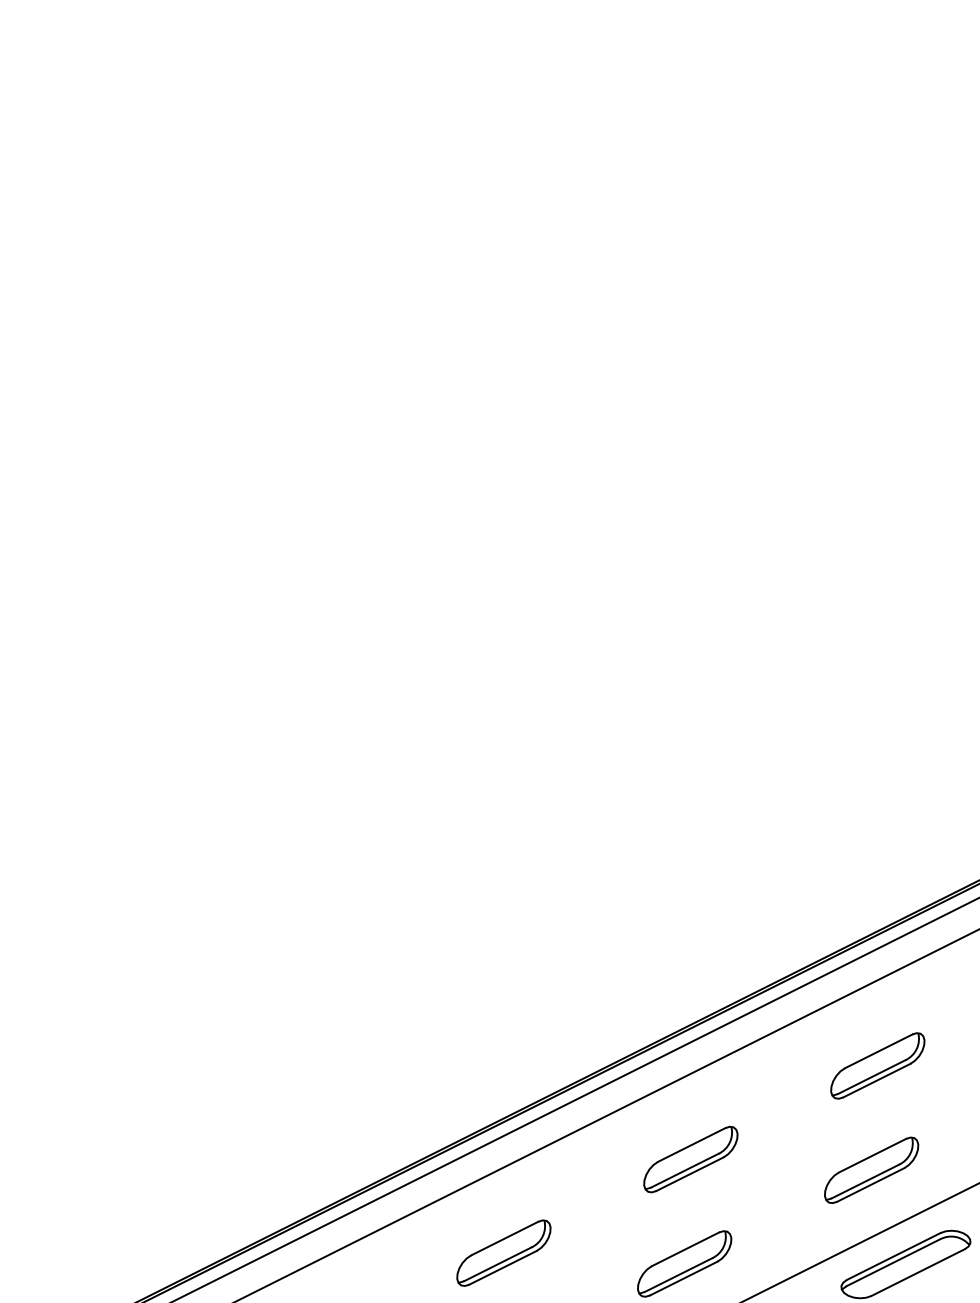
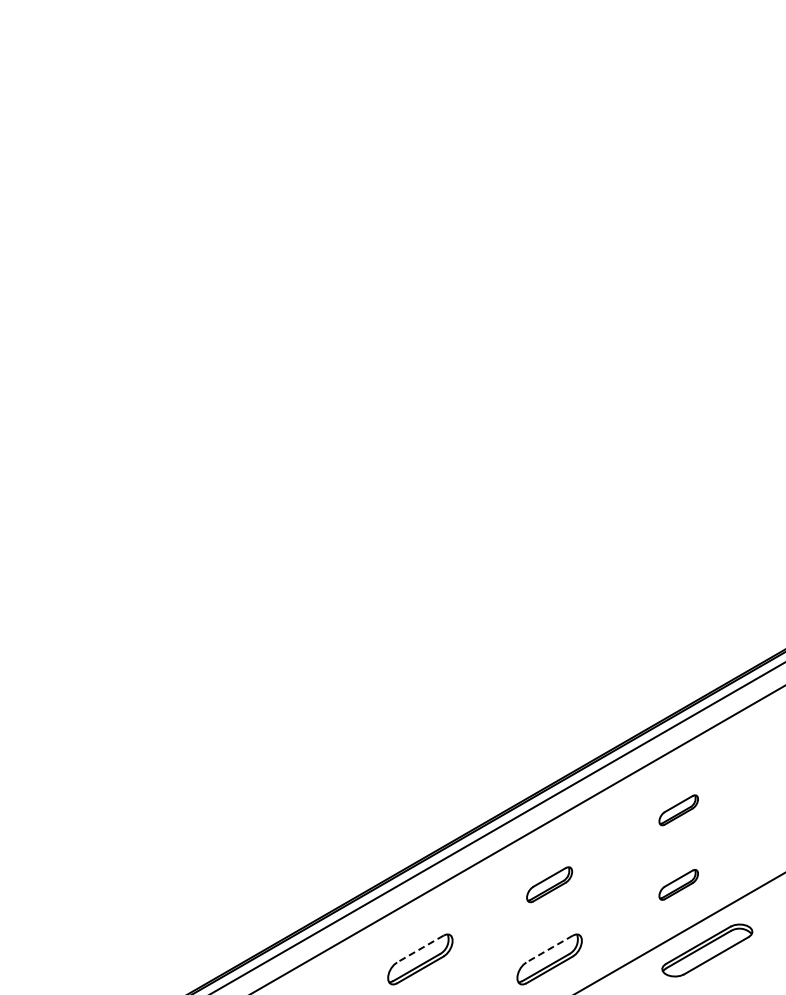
part: (877, 1066) -> (678, 810), size x0.6
part: (690, 1159) -> (549, 884), size x0.7
part: (871, 1169) -> (678, 884), size x0.6
line: (504, 1239) -> (420, 949), solid -> dashed
line: (685, 1249) -> (549, 949), solid -> dashed

